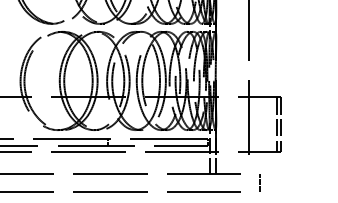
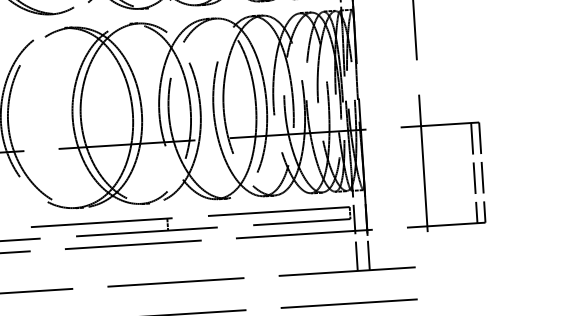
line: (259, 182) -> (449, 280), removed

